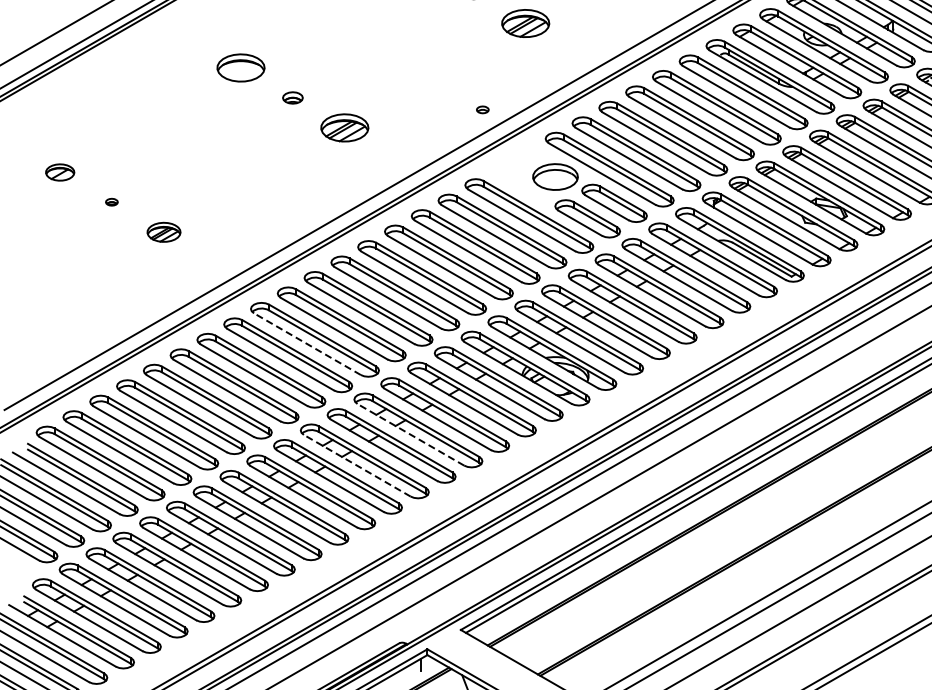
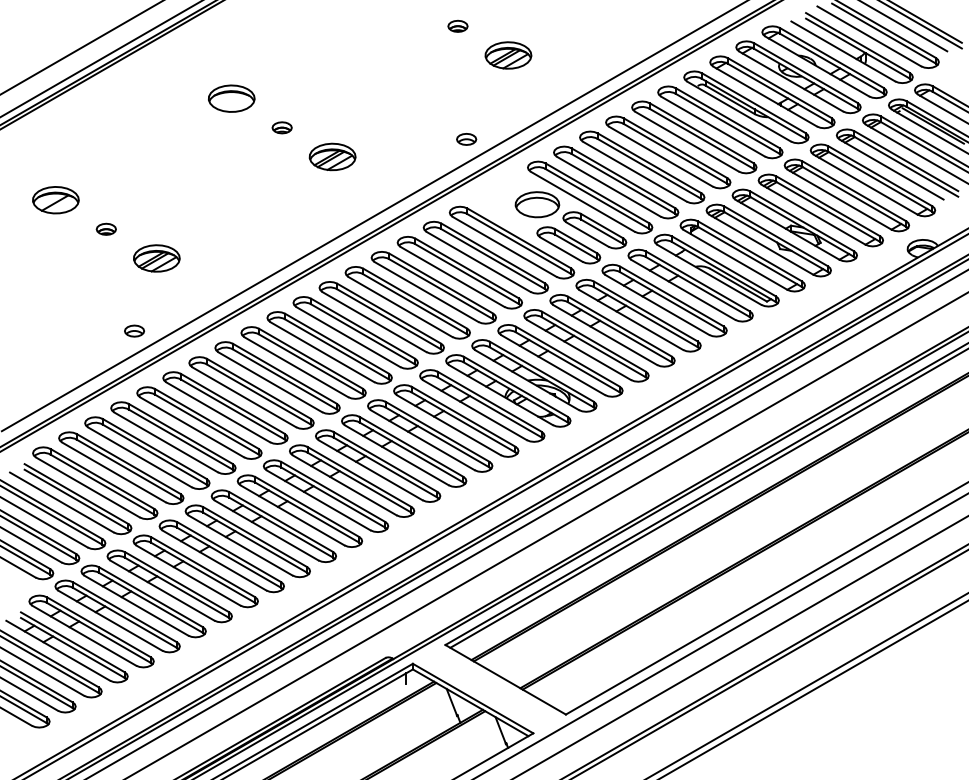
part: (482, 109) -> (466, 139), size x1.67
part: (59, 172) -> (55, 200), size x1.67
part: (111, 201) -> (105, 228), size x1.67
part: (163, 232) -> (156, 258), size x1.43
part: (141, 306) -> (134, 330), added
line: (307, 344) -> (296, 367), dashed -> solid
line: (410, 435) -> (396, 455), dashed -> solid
line: (357, 465) -> (344, 485), dashed -> solid

